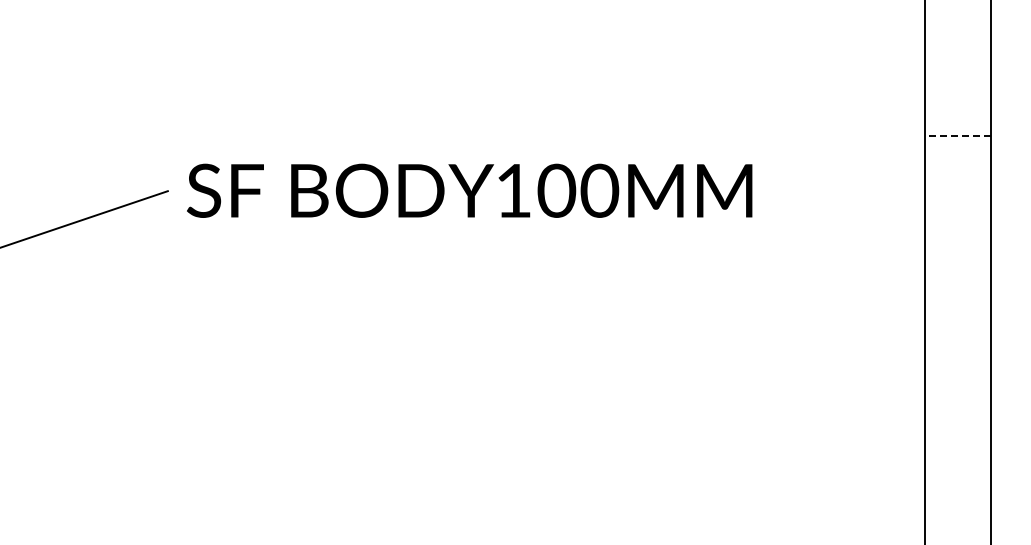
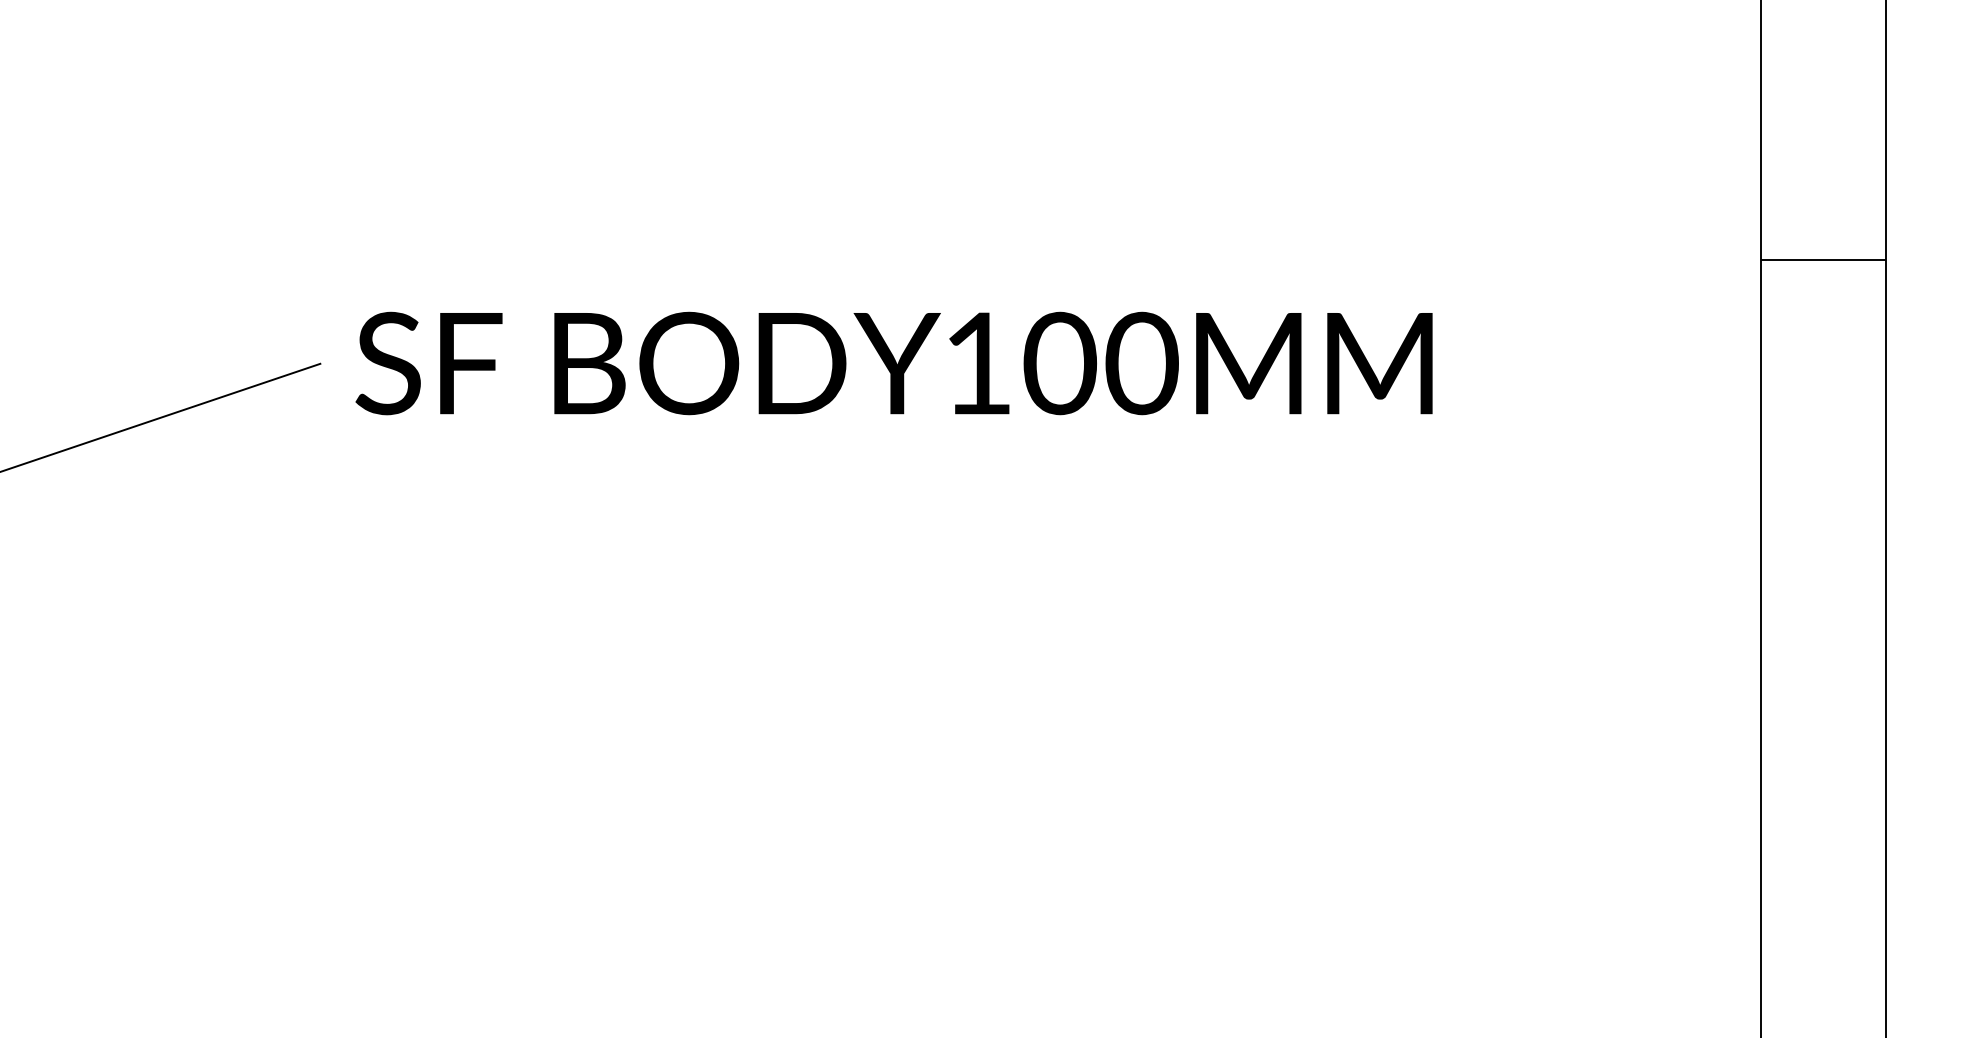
line: (957, 136) -> (1823, 260), dashed -> solid

